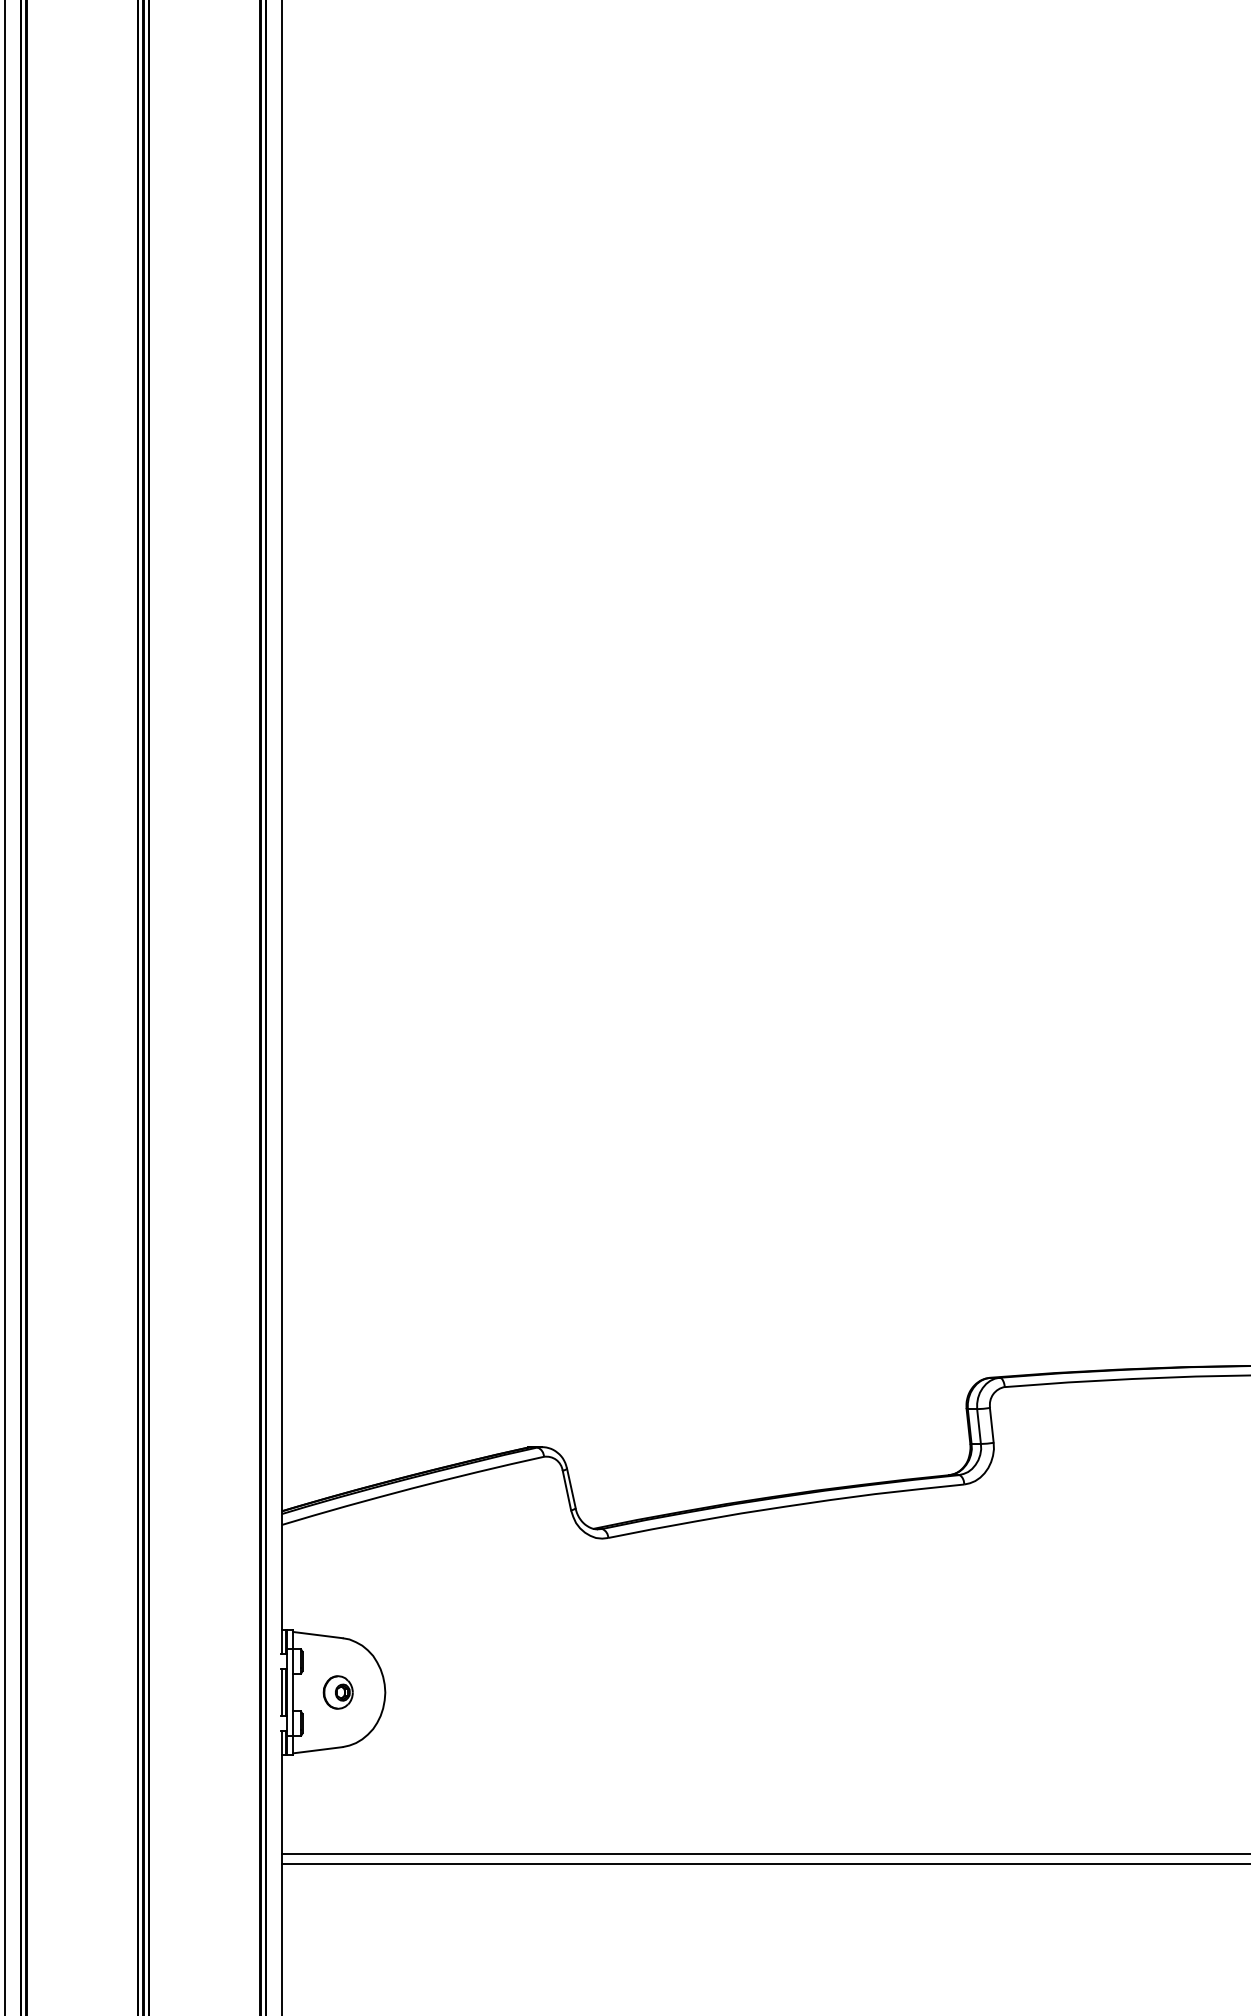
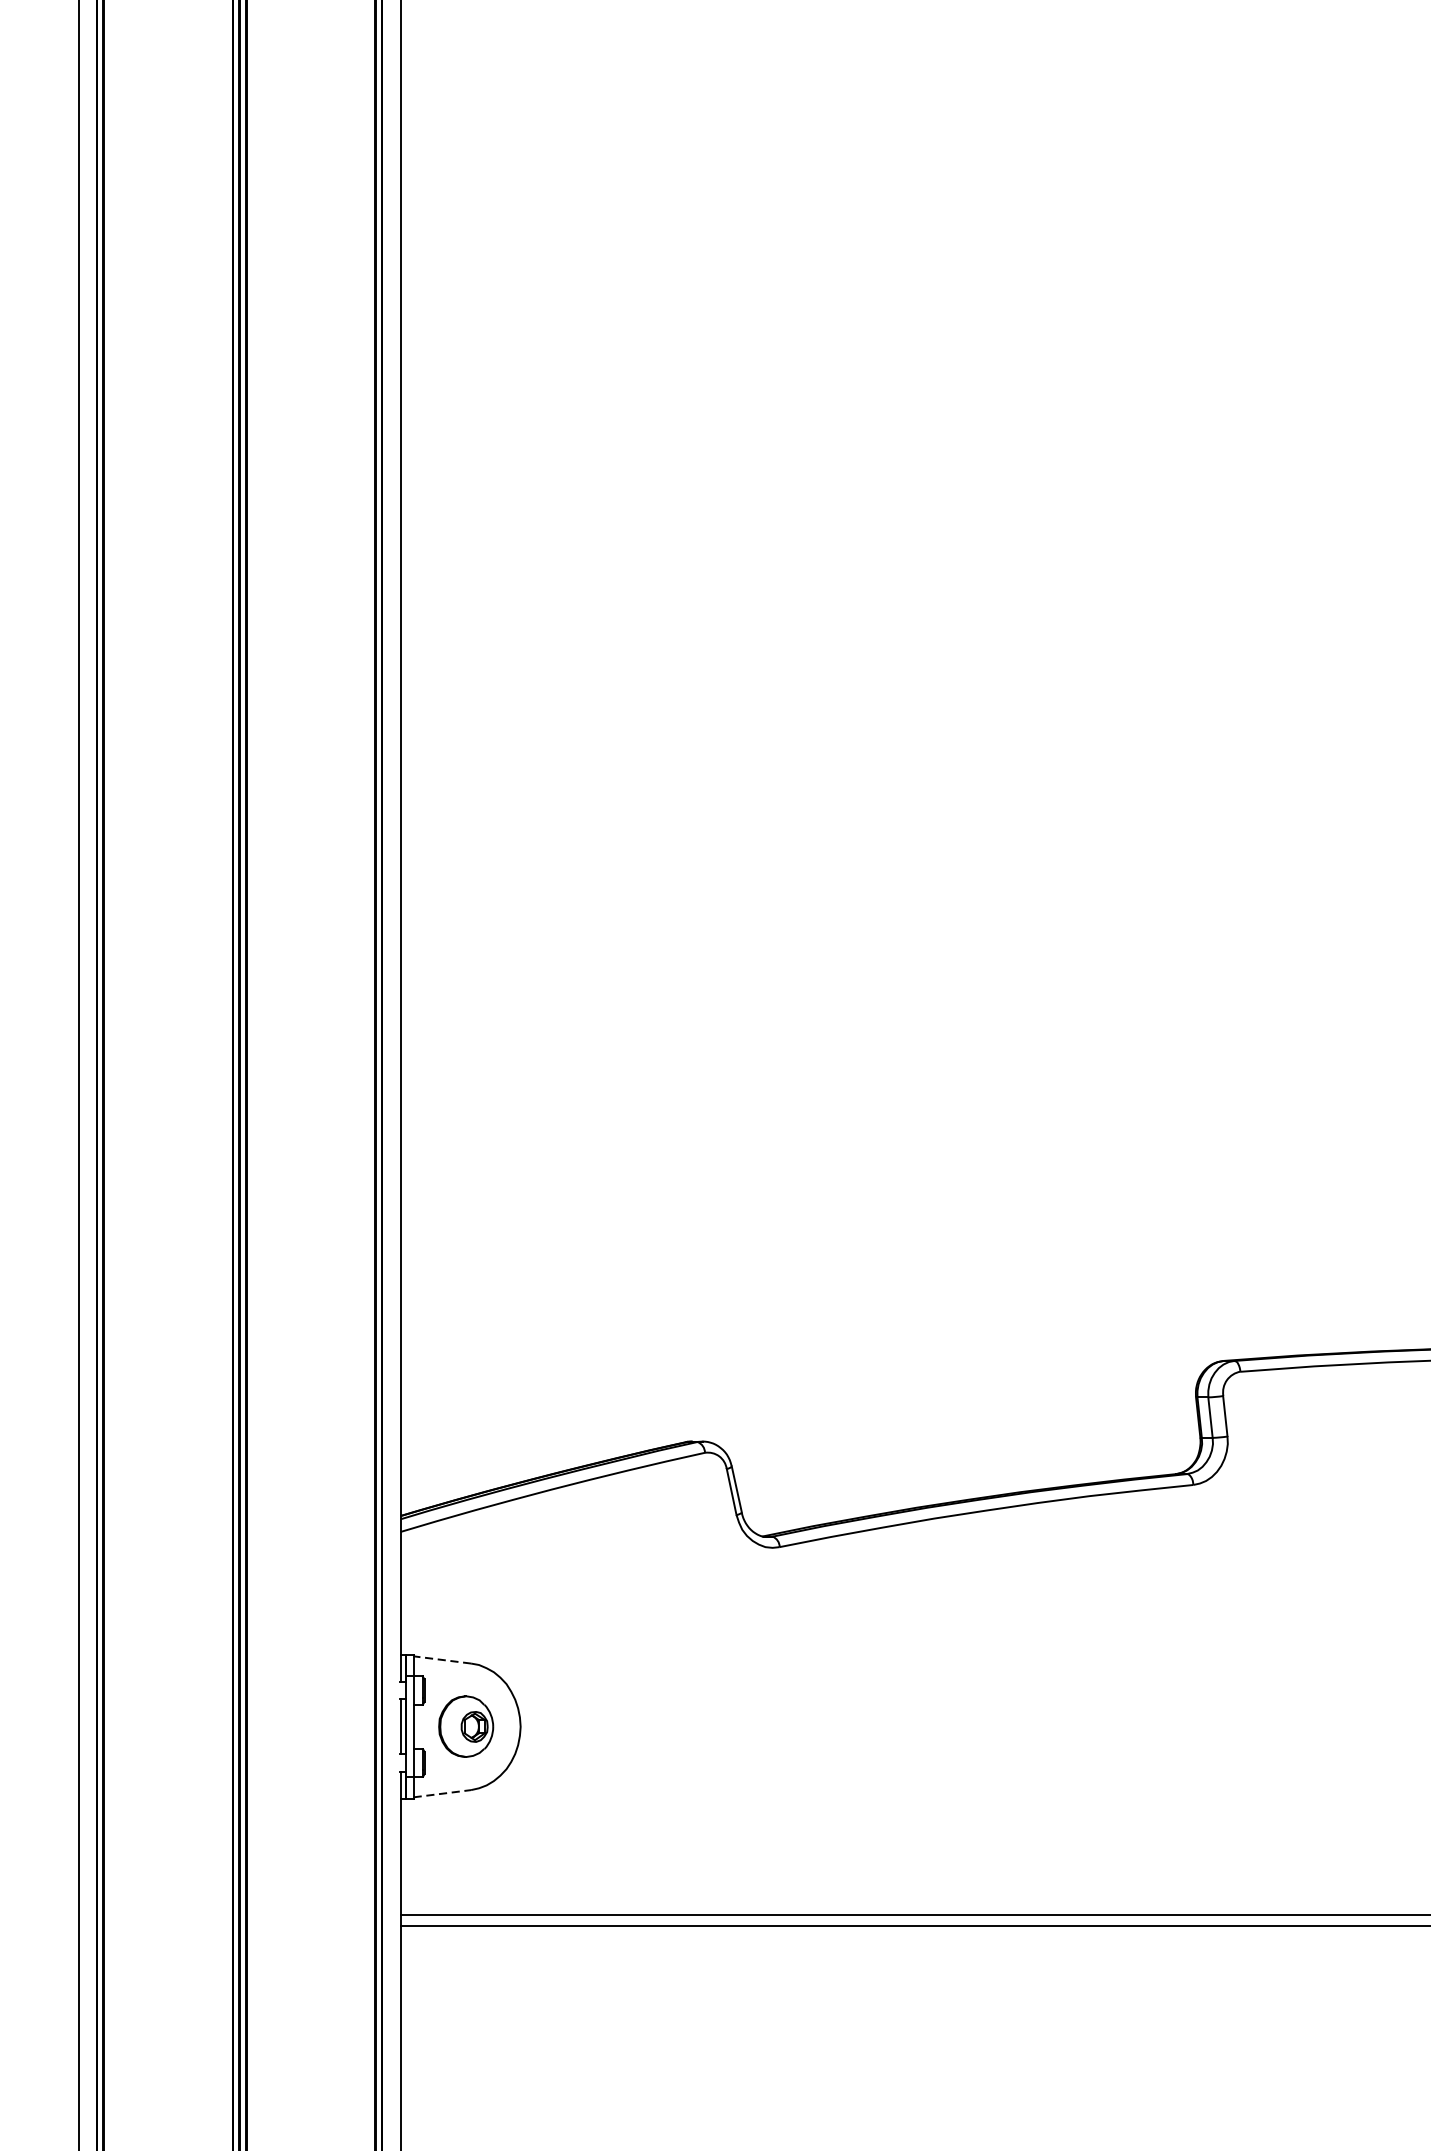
line: (317, 1635) -> (441, 1660), solid -> dashed
part: (337, 1692) -> (465, 1726), size x1.6
line: (317, 1750) -> (441, 1794), solid -> dashed

